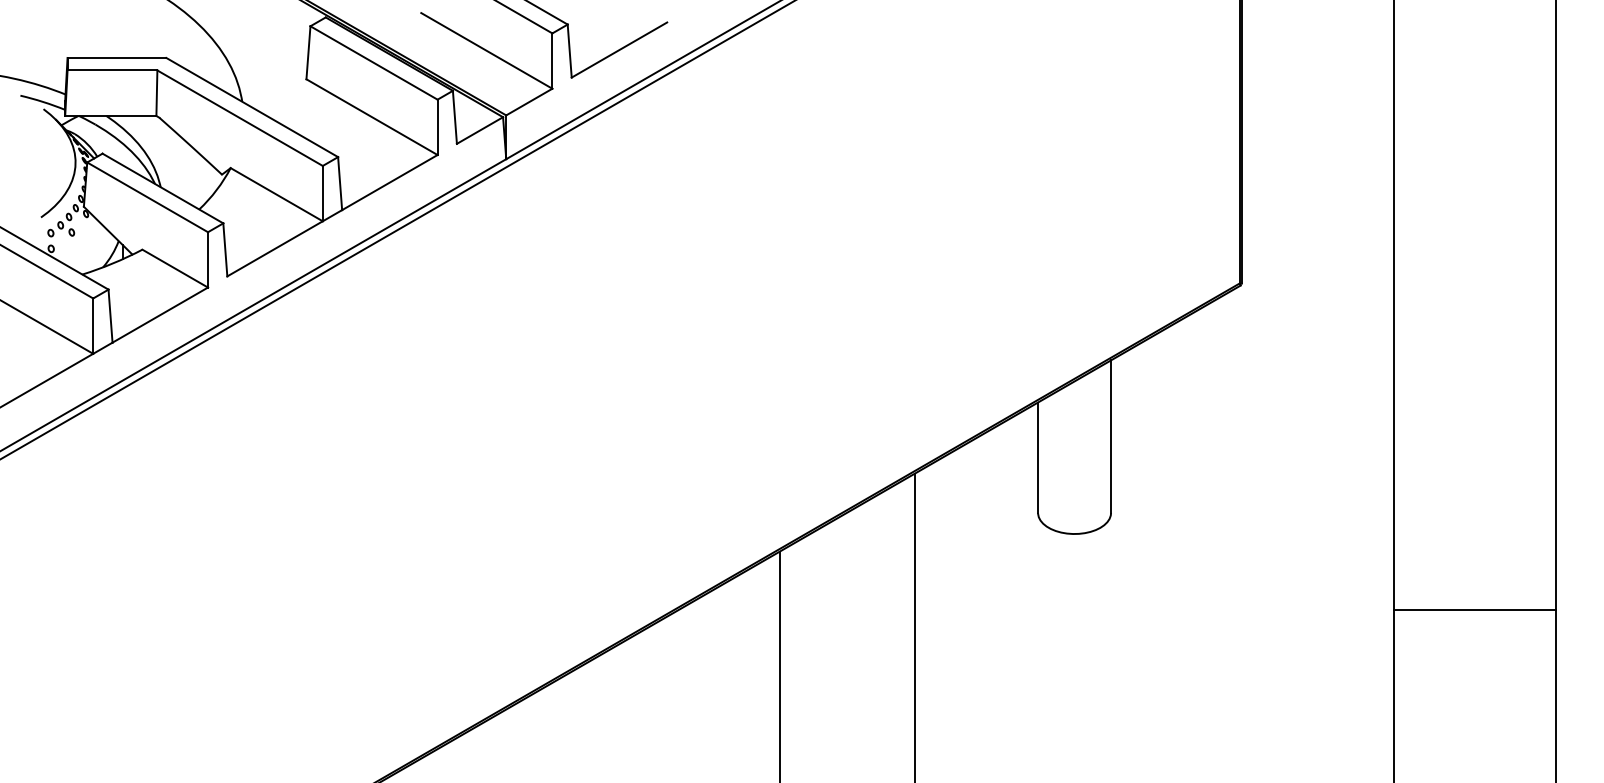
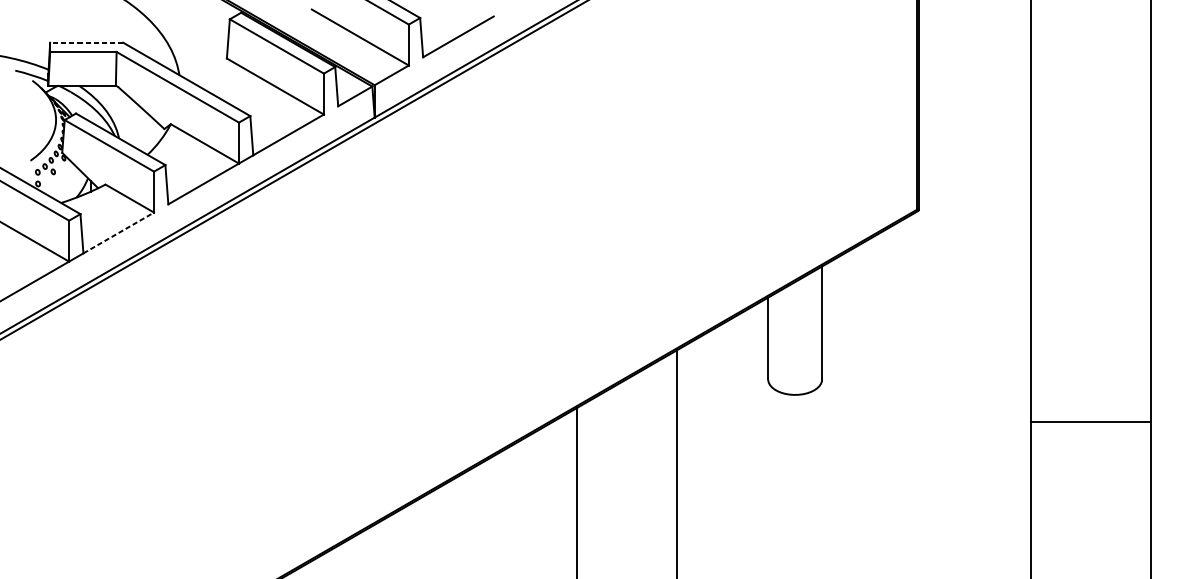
line: (116, 57) -> (86, 42), solid -> dashed
line: (160, 314) -> (118, 232), solid -> dashed
line: (1474, 610) -> (1091, 422), moved

